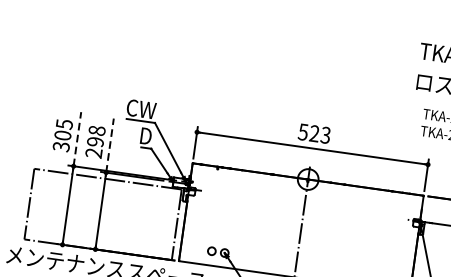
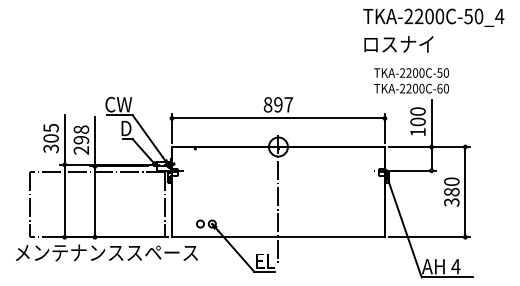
text: (314, 133) -> (278, 104), 523 -> 897
line: (77, 138) -> (64, 139), dashed -> solid
line: (109, 145) -> (94, 141), dashed -> solid

